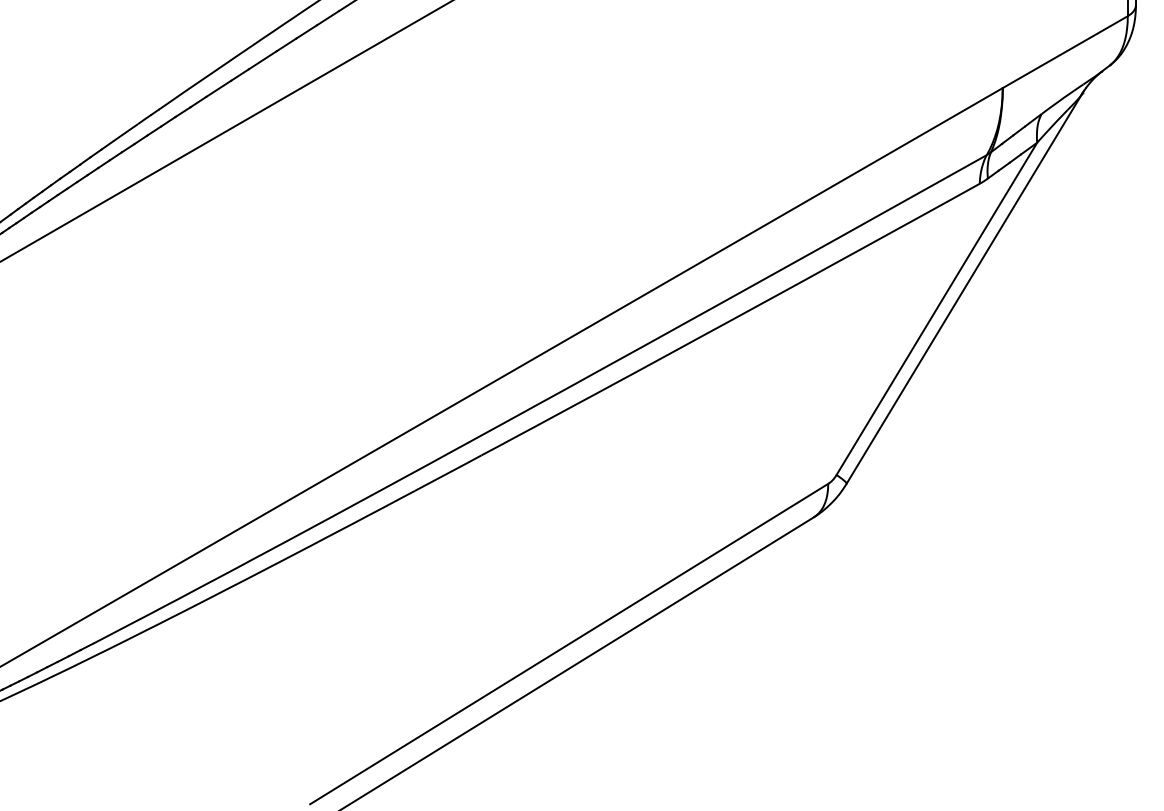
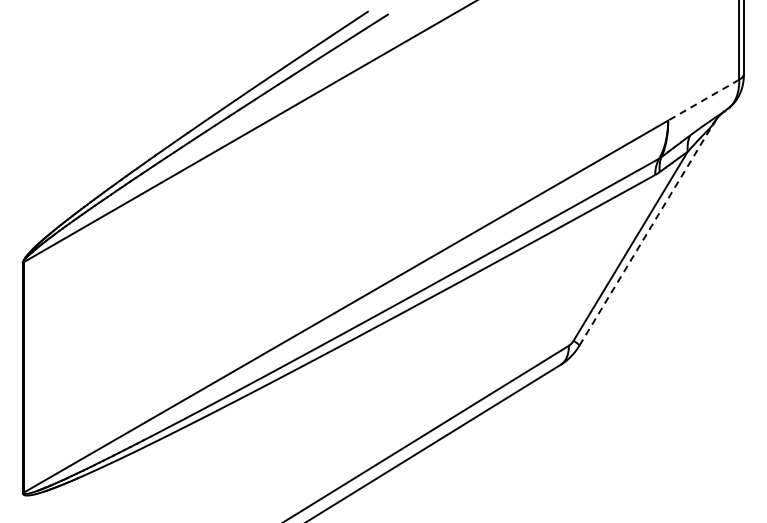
line: (1064, 52) -> (703, 100), solid -> dashed
line: (964, 288) -> (646, 234), solid -> dashed

